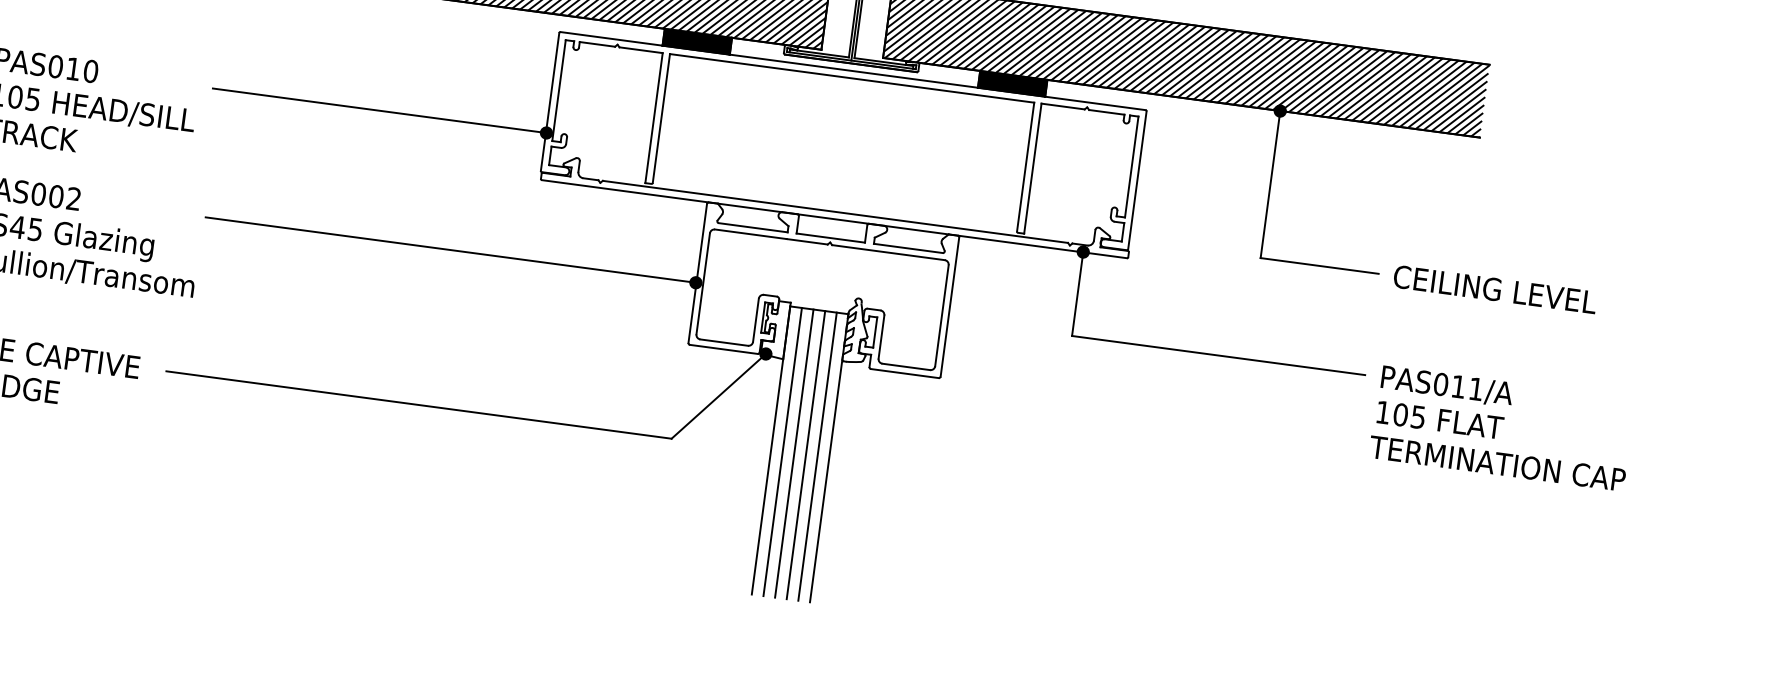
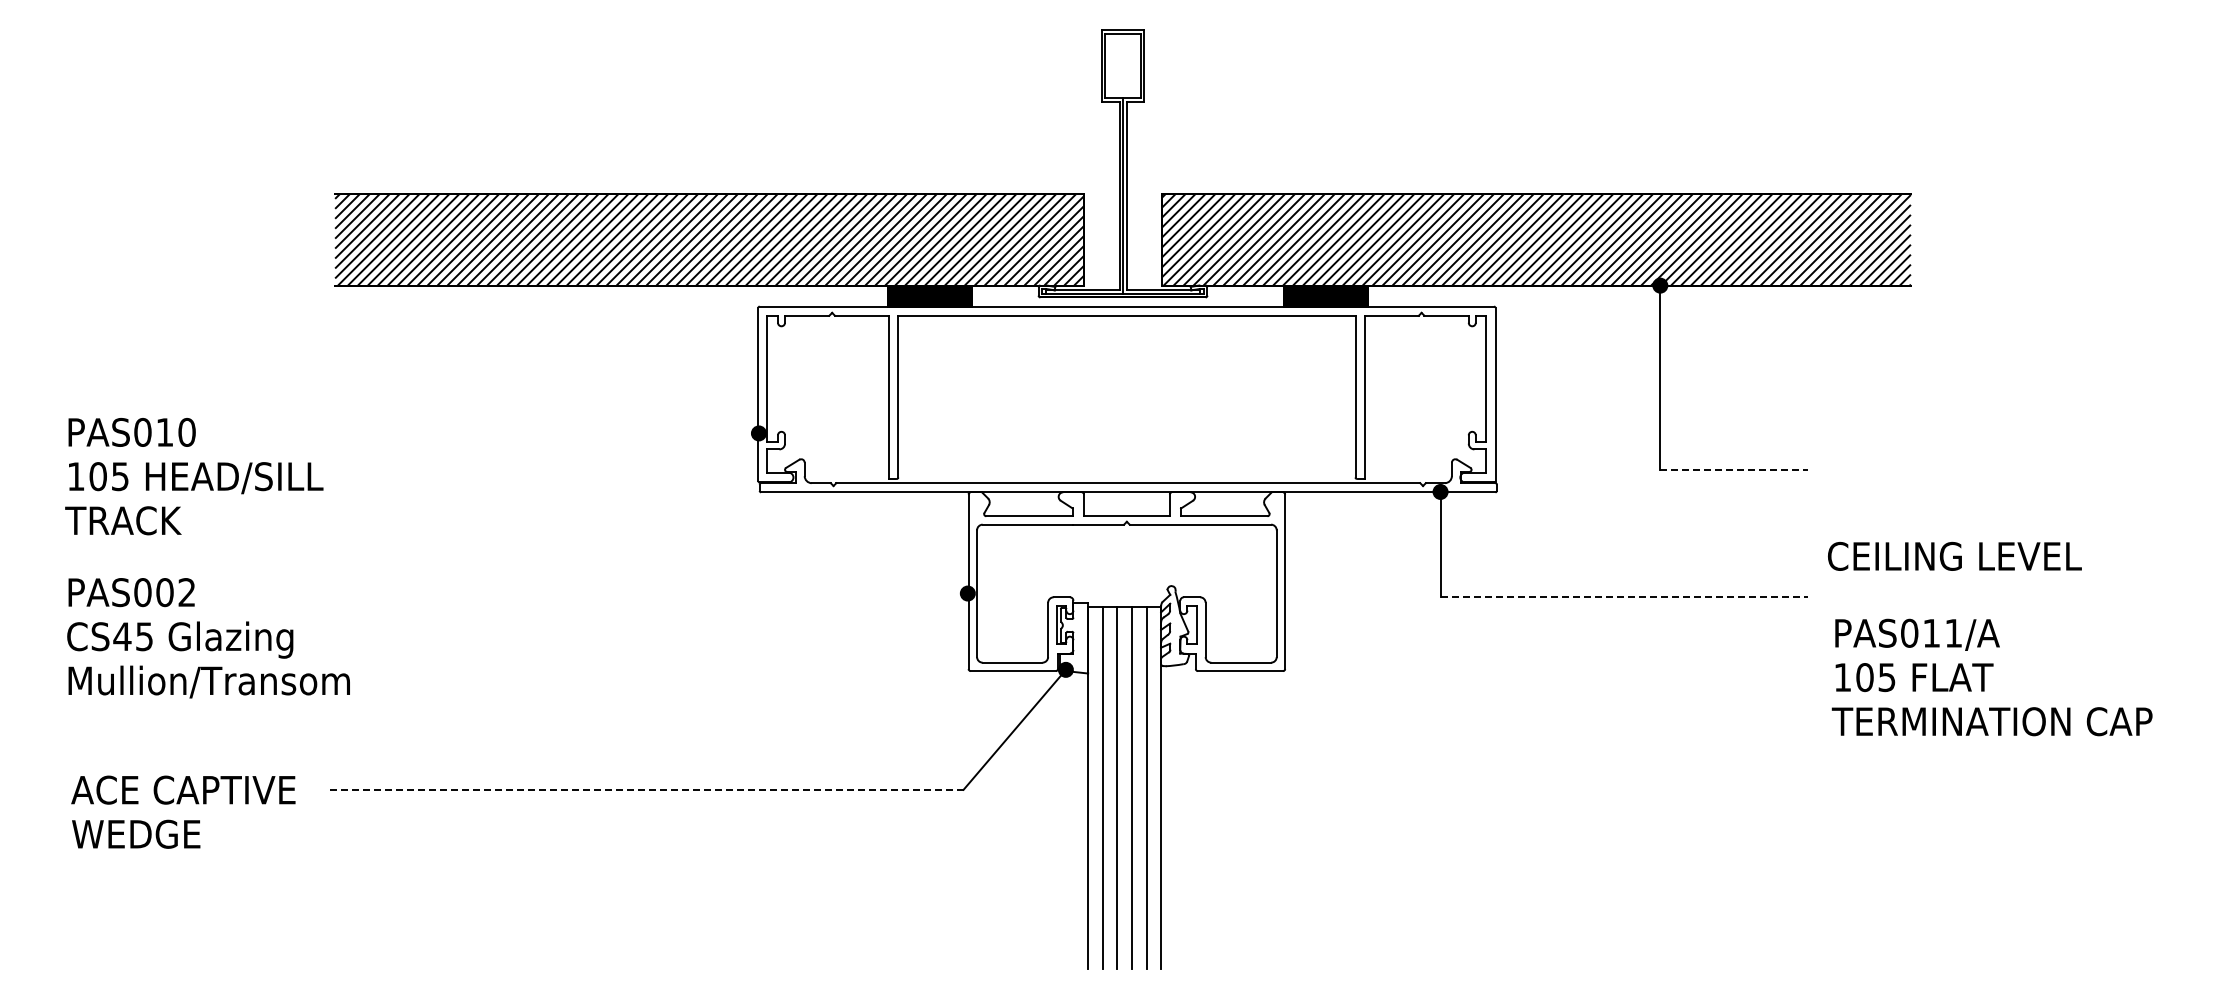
line: (379, 110) -> (549, 433), removed
line: (450, 249) -> (659, 593), removed
line: (1319, 266) -> (1734, 470), solid -> dashed
text: (1495, 288) -> (1954, 555), moved
line: (1218, 355) -> (1624, 597), solid -> dashed
line: (418, 404) -> (645, 789), solid -> dashed
text: (1501, 428) -> (1991, 677), moved

